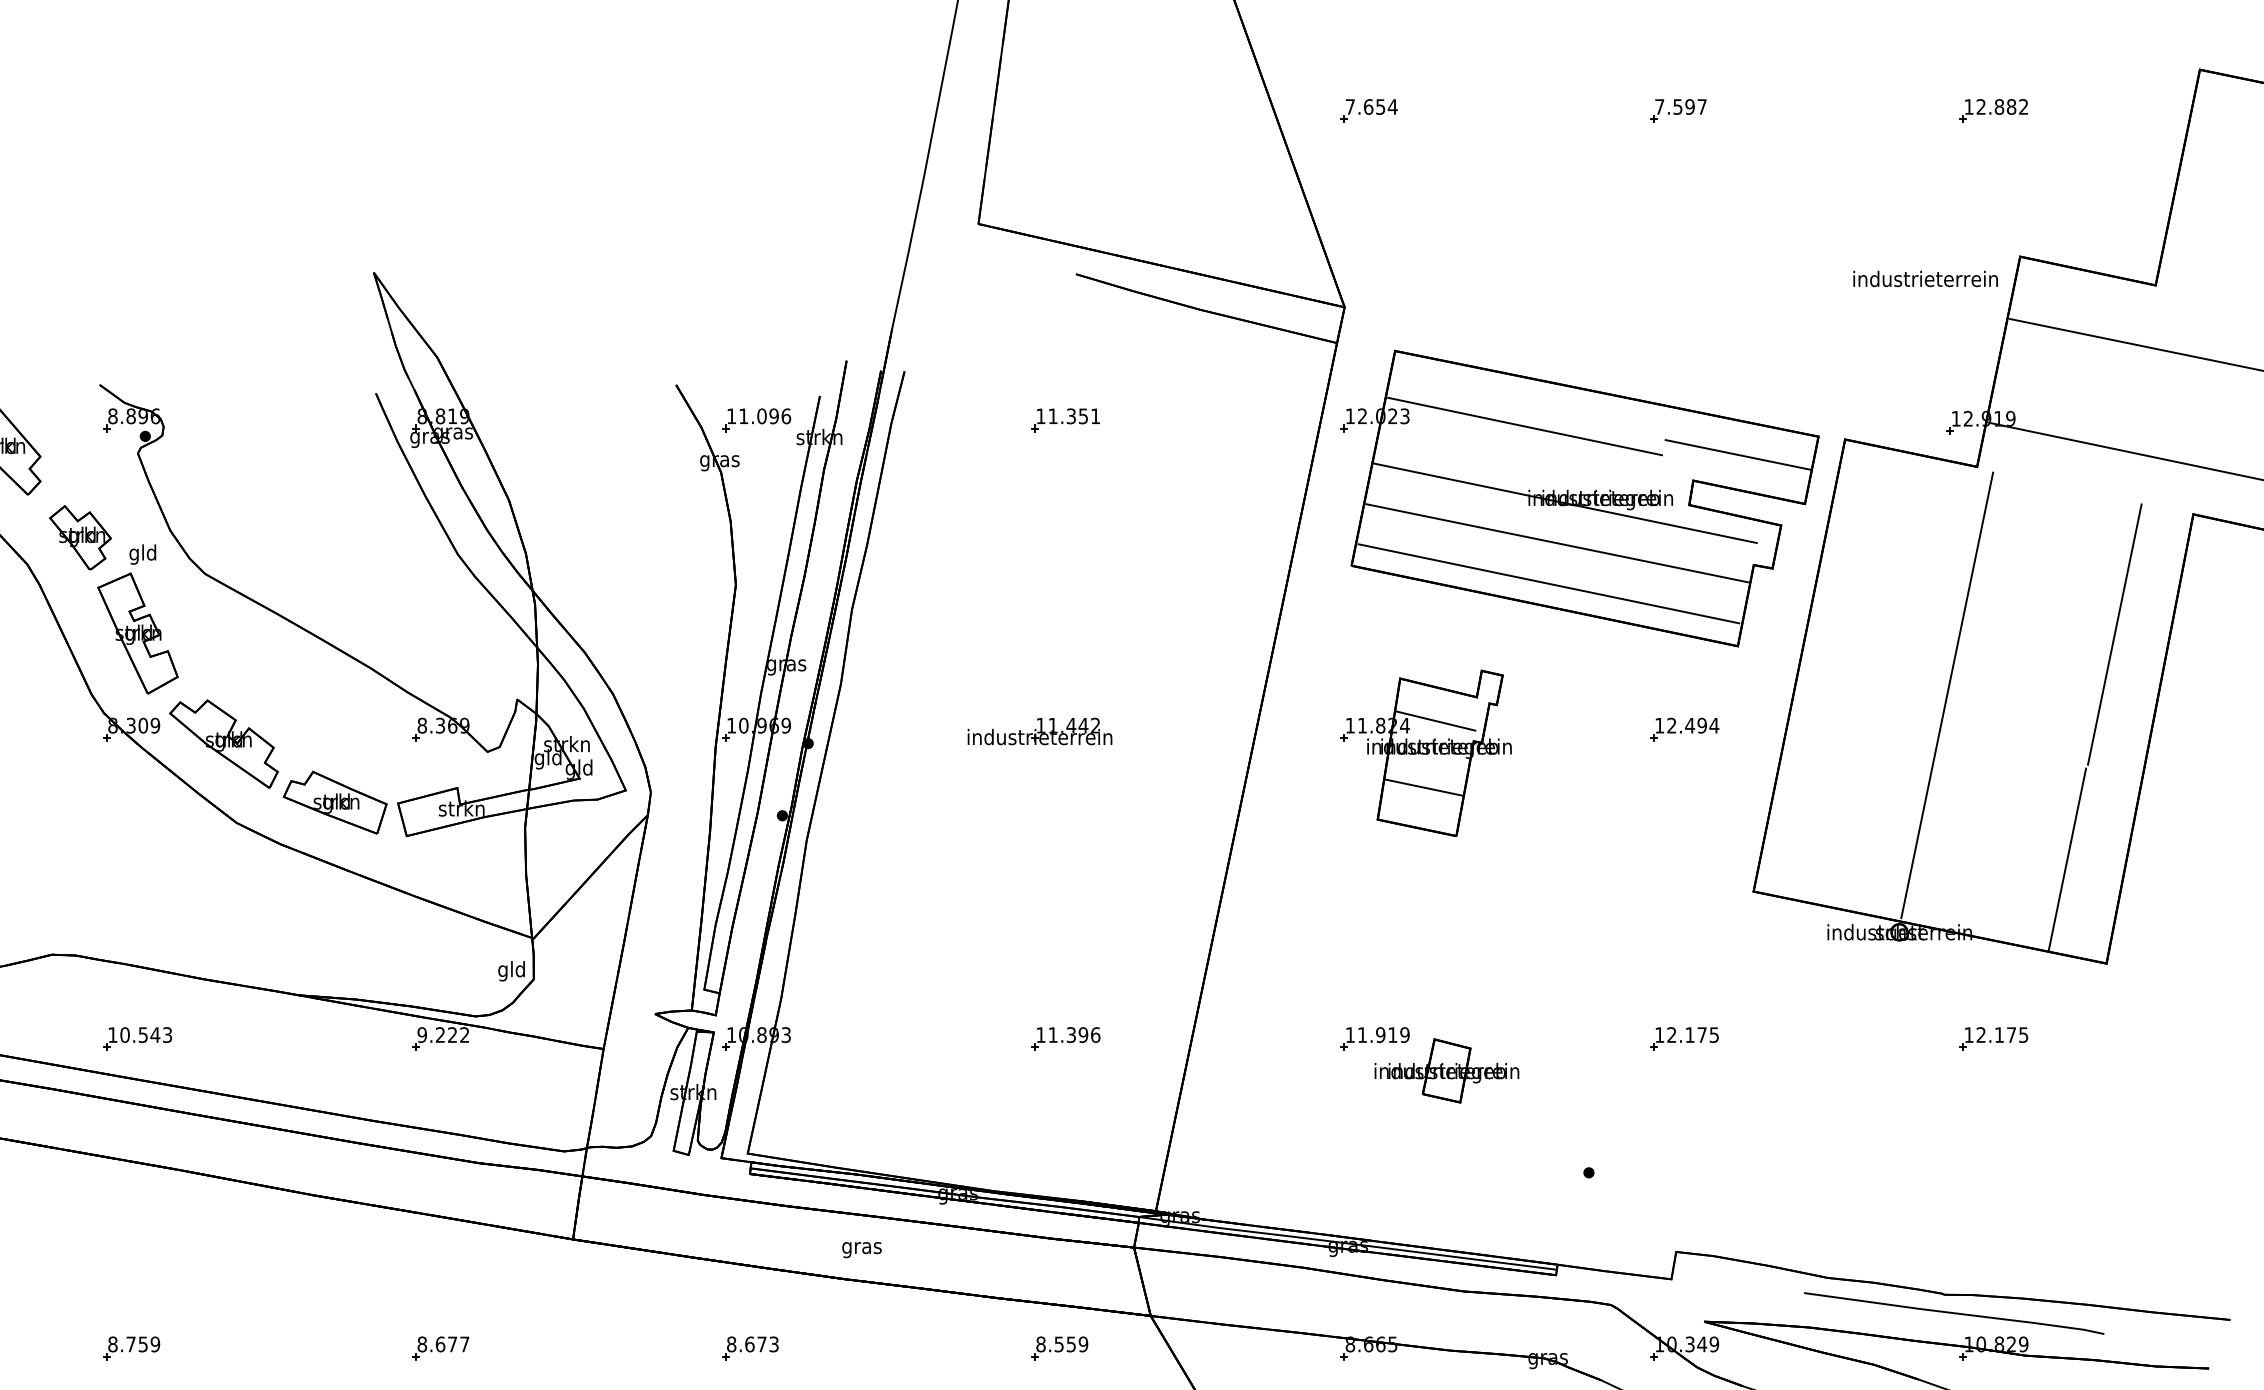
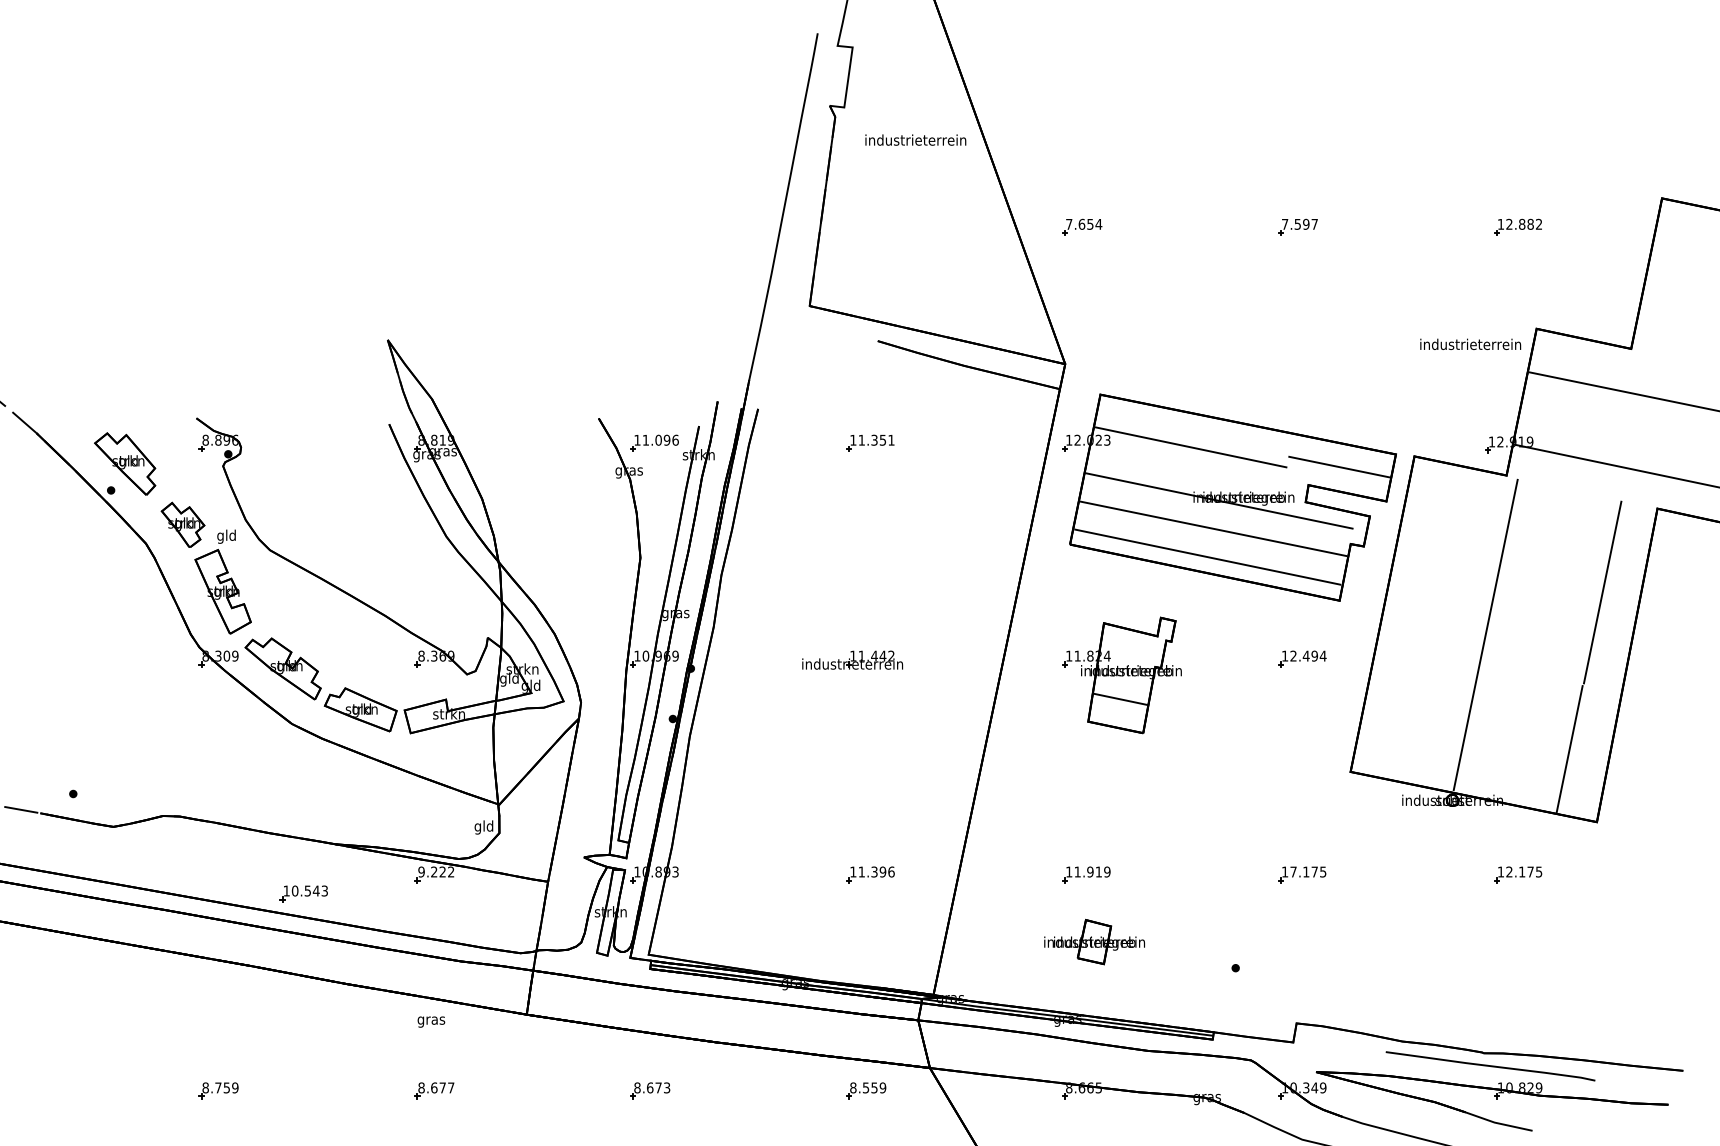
line: (1435, 720) -> (1128, 652), removed
text: (1671, 1034) -> (1293, 871), 12.175 -> 17.175
part: (137, 1038) -> (303, 893), moved
part: (1446, 1071) -> (1094, 942), moved
text: (862, 1249) -> (431, 1021), moved

